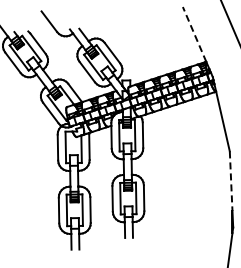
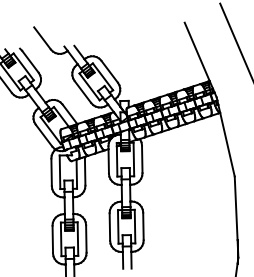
line: (194, 34) -> (197, 51), dashed -> solid
line: (231, 181) -> (236, 208), dashed -> solid

